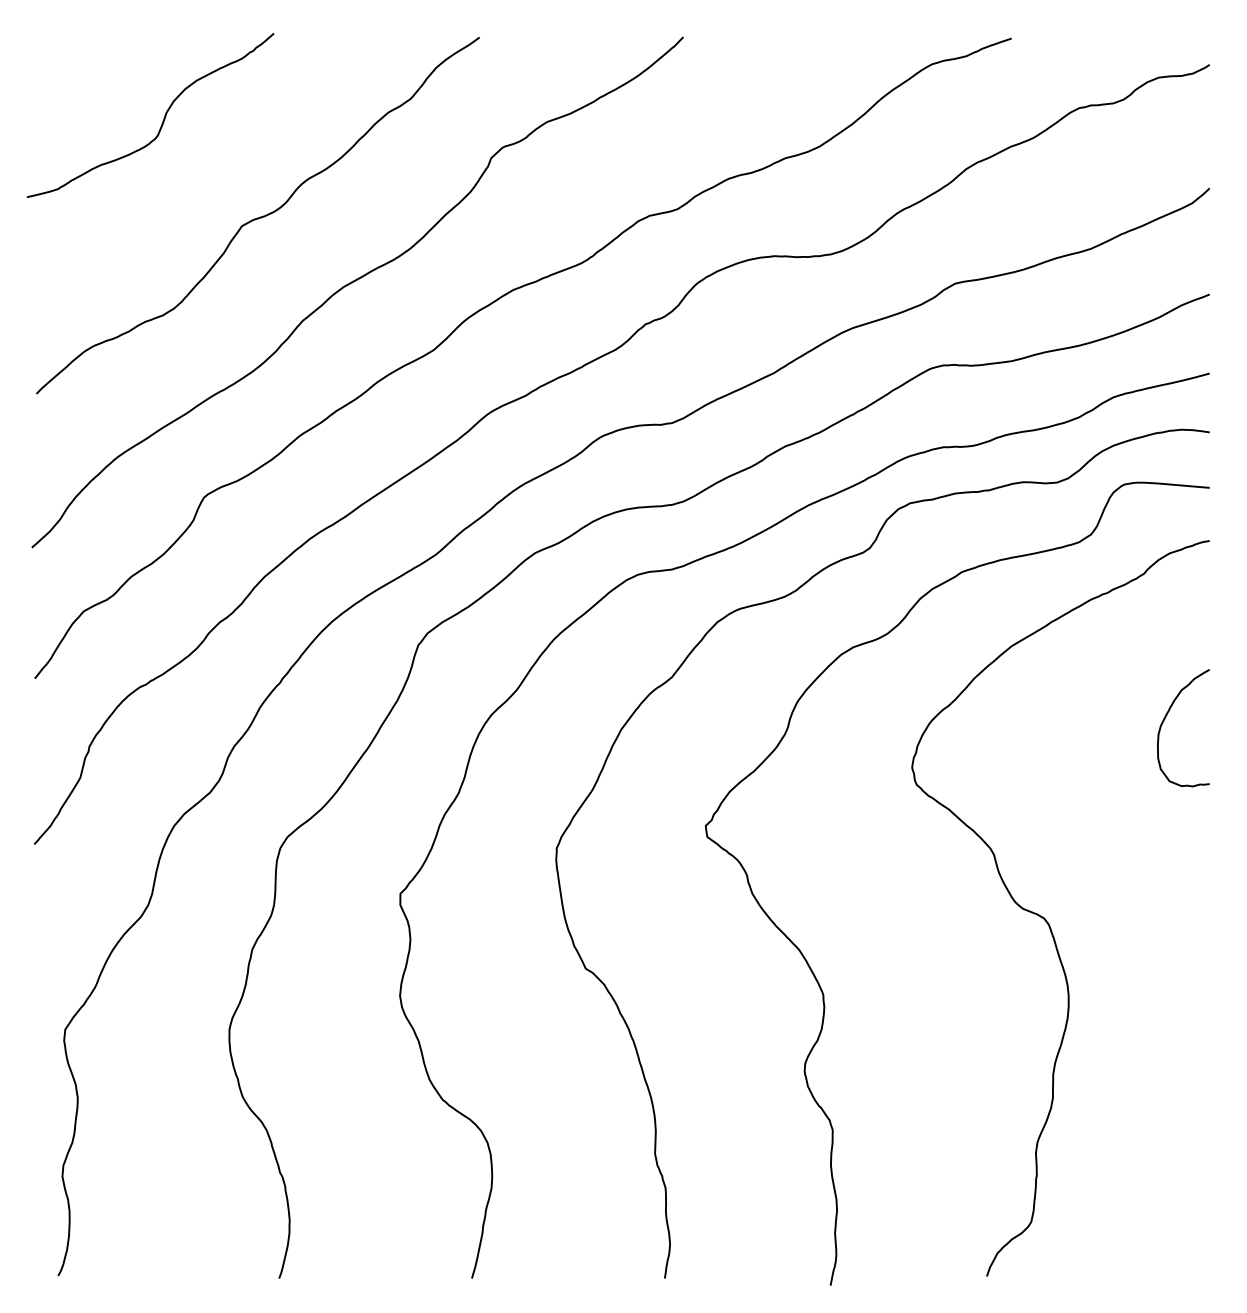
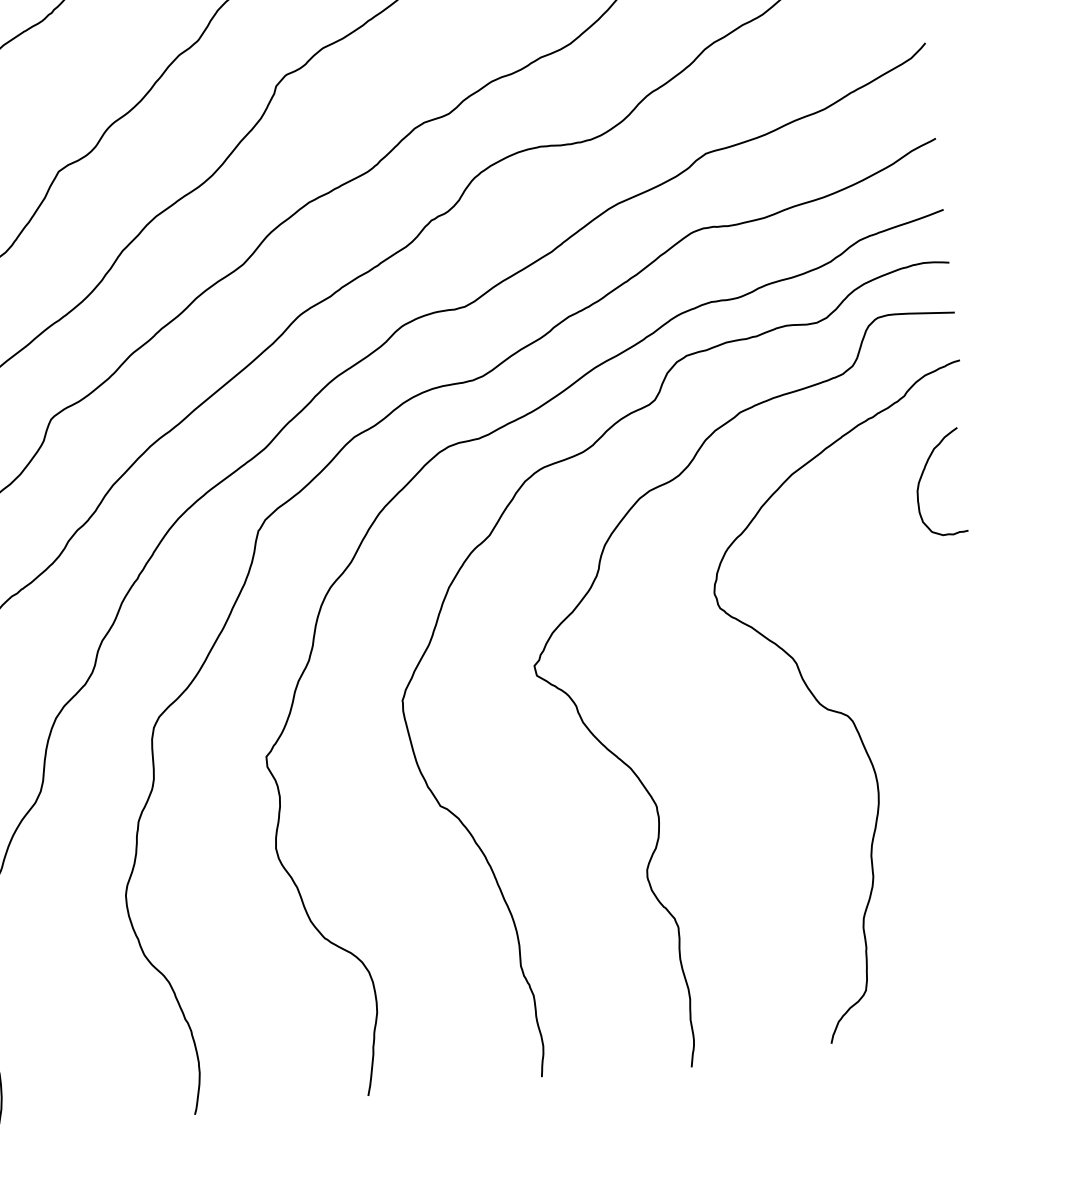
curve: (1165, 719) -> (922, 476), moved

